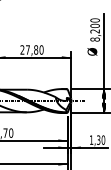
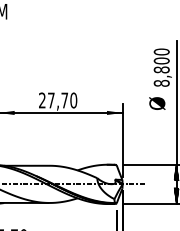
text: (94, 31) -> (160, 70), 8,200 -> 8,800
text: (36, 49) -> (65, 99), 27,80 -> 27,70

